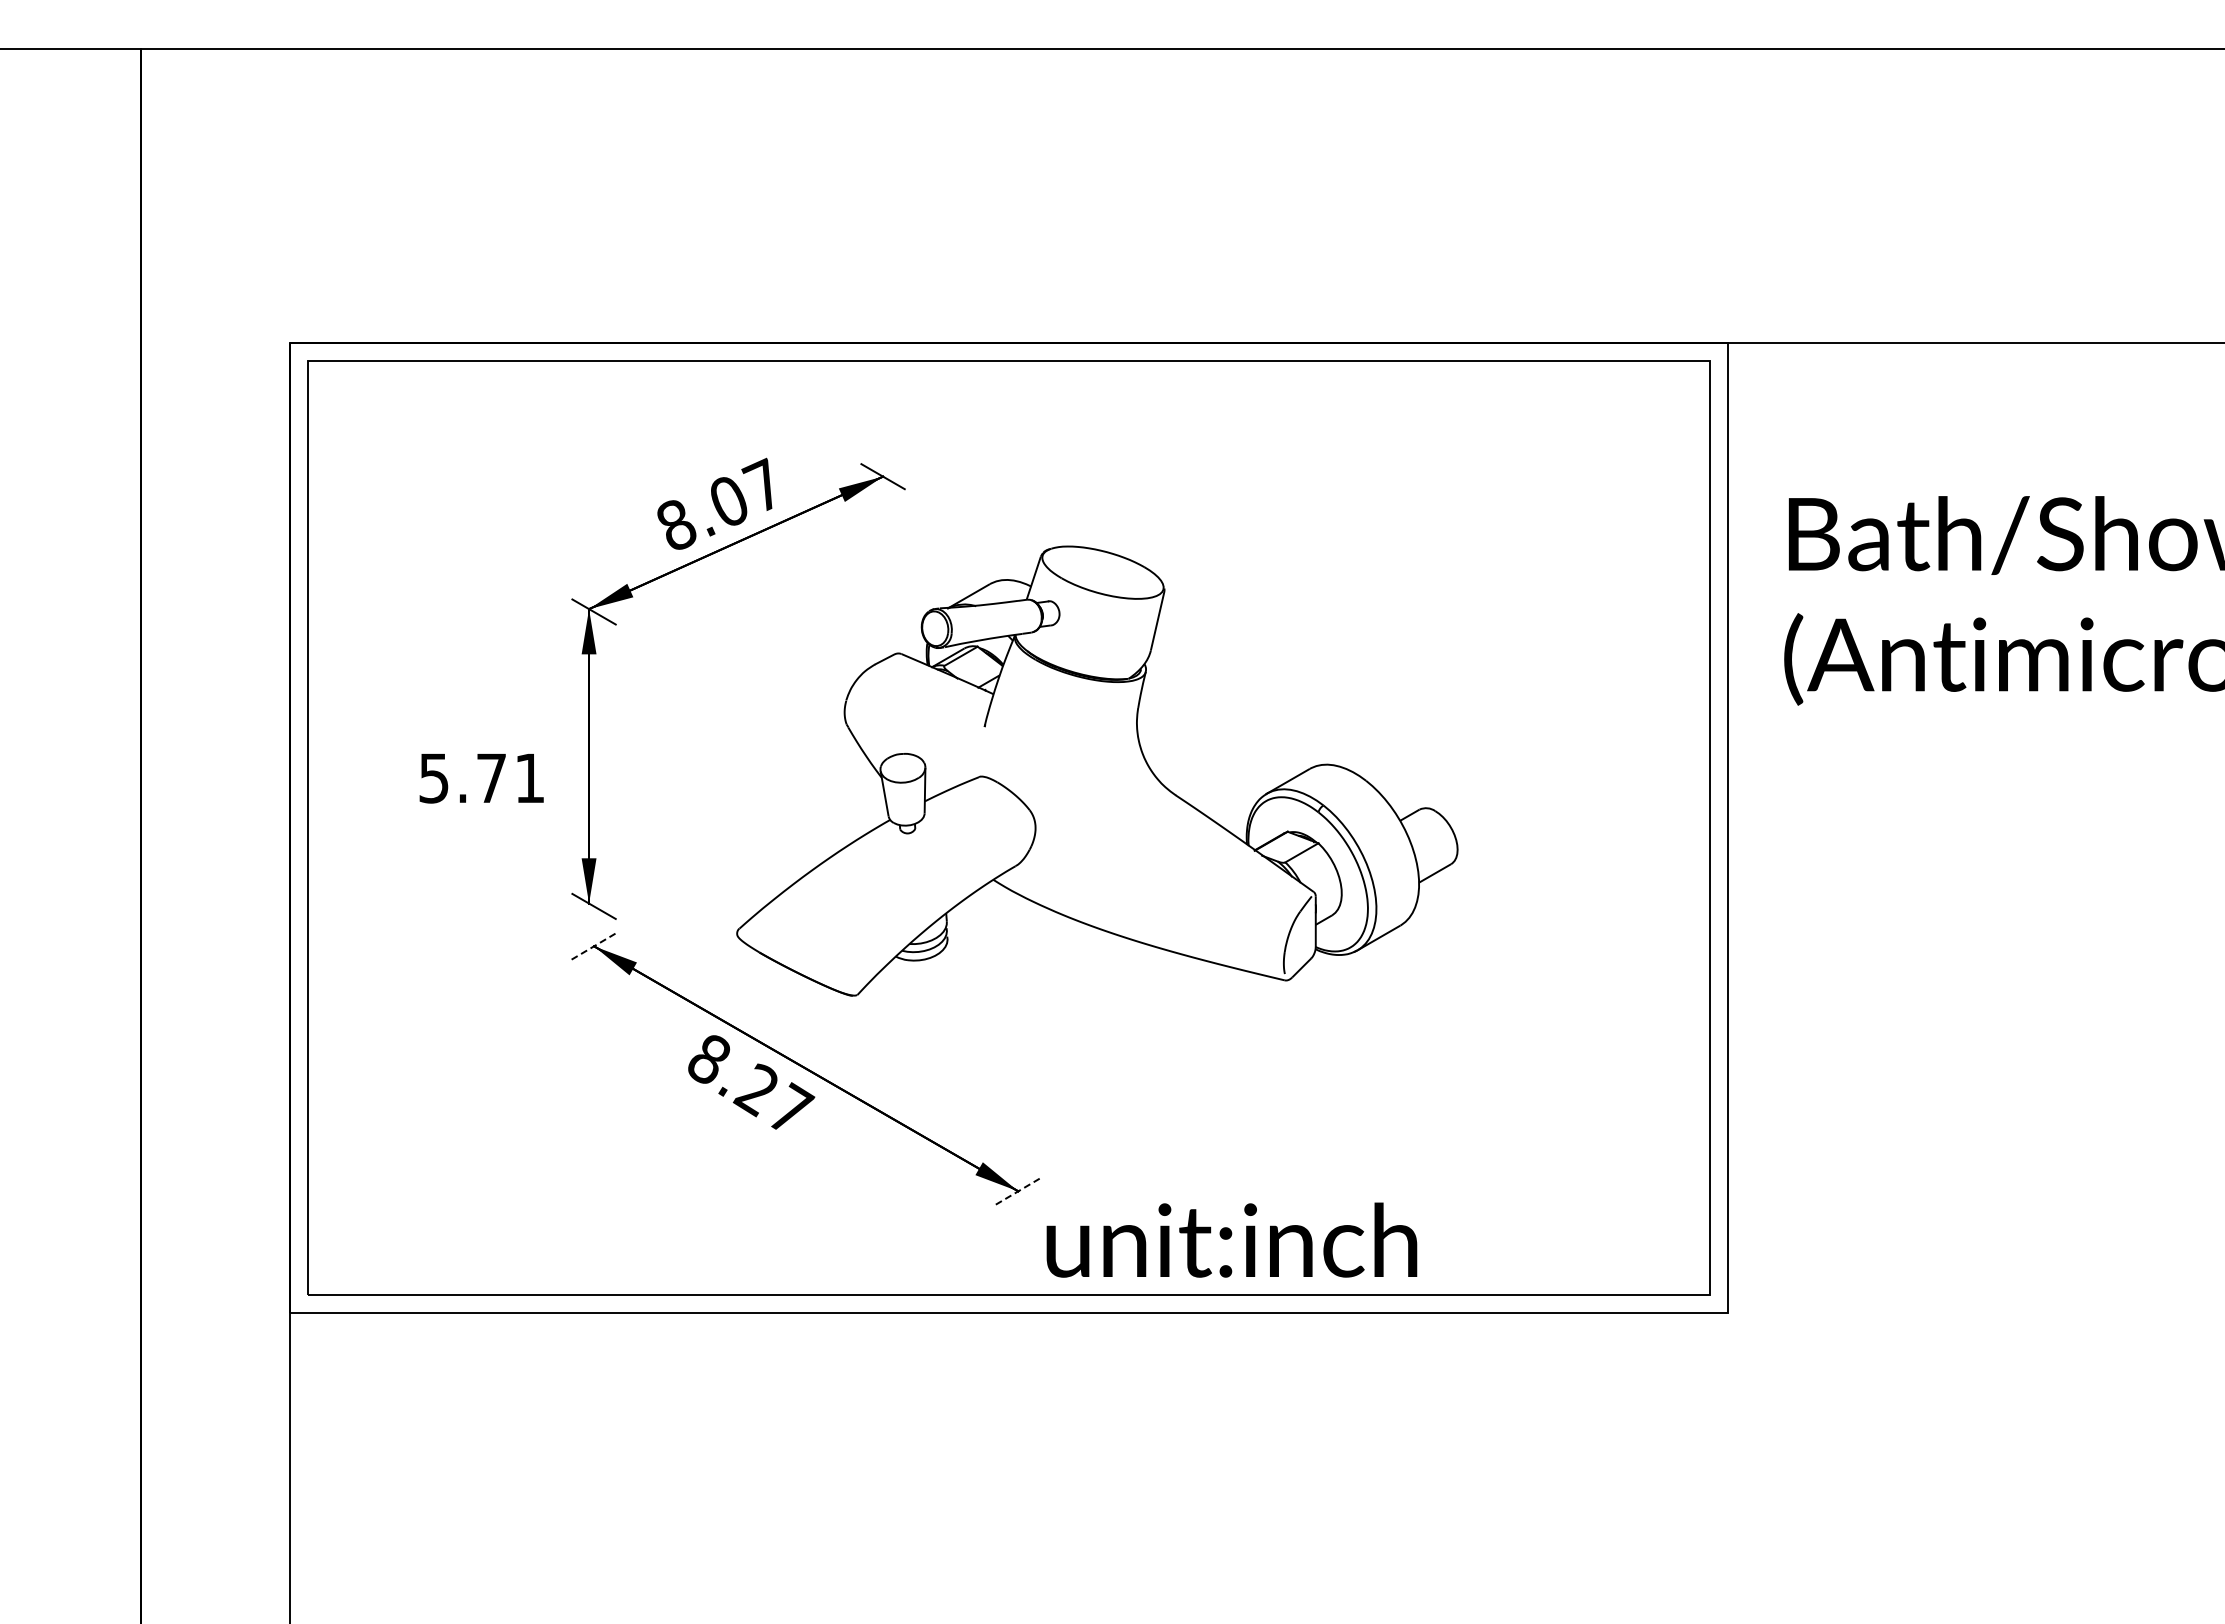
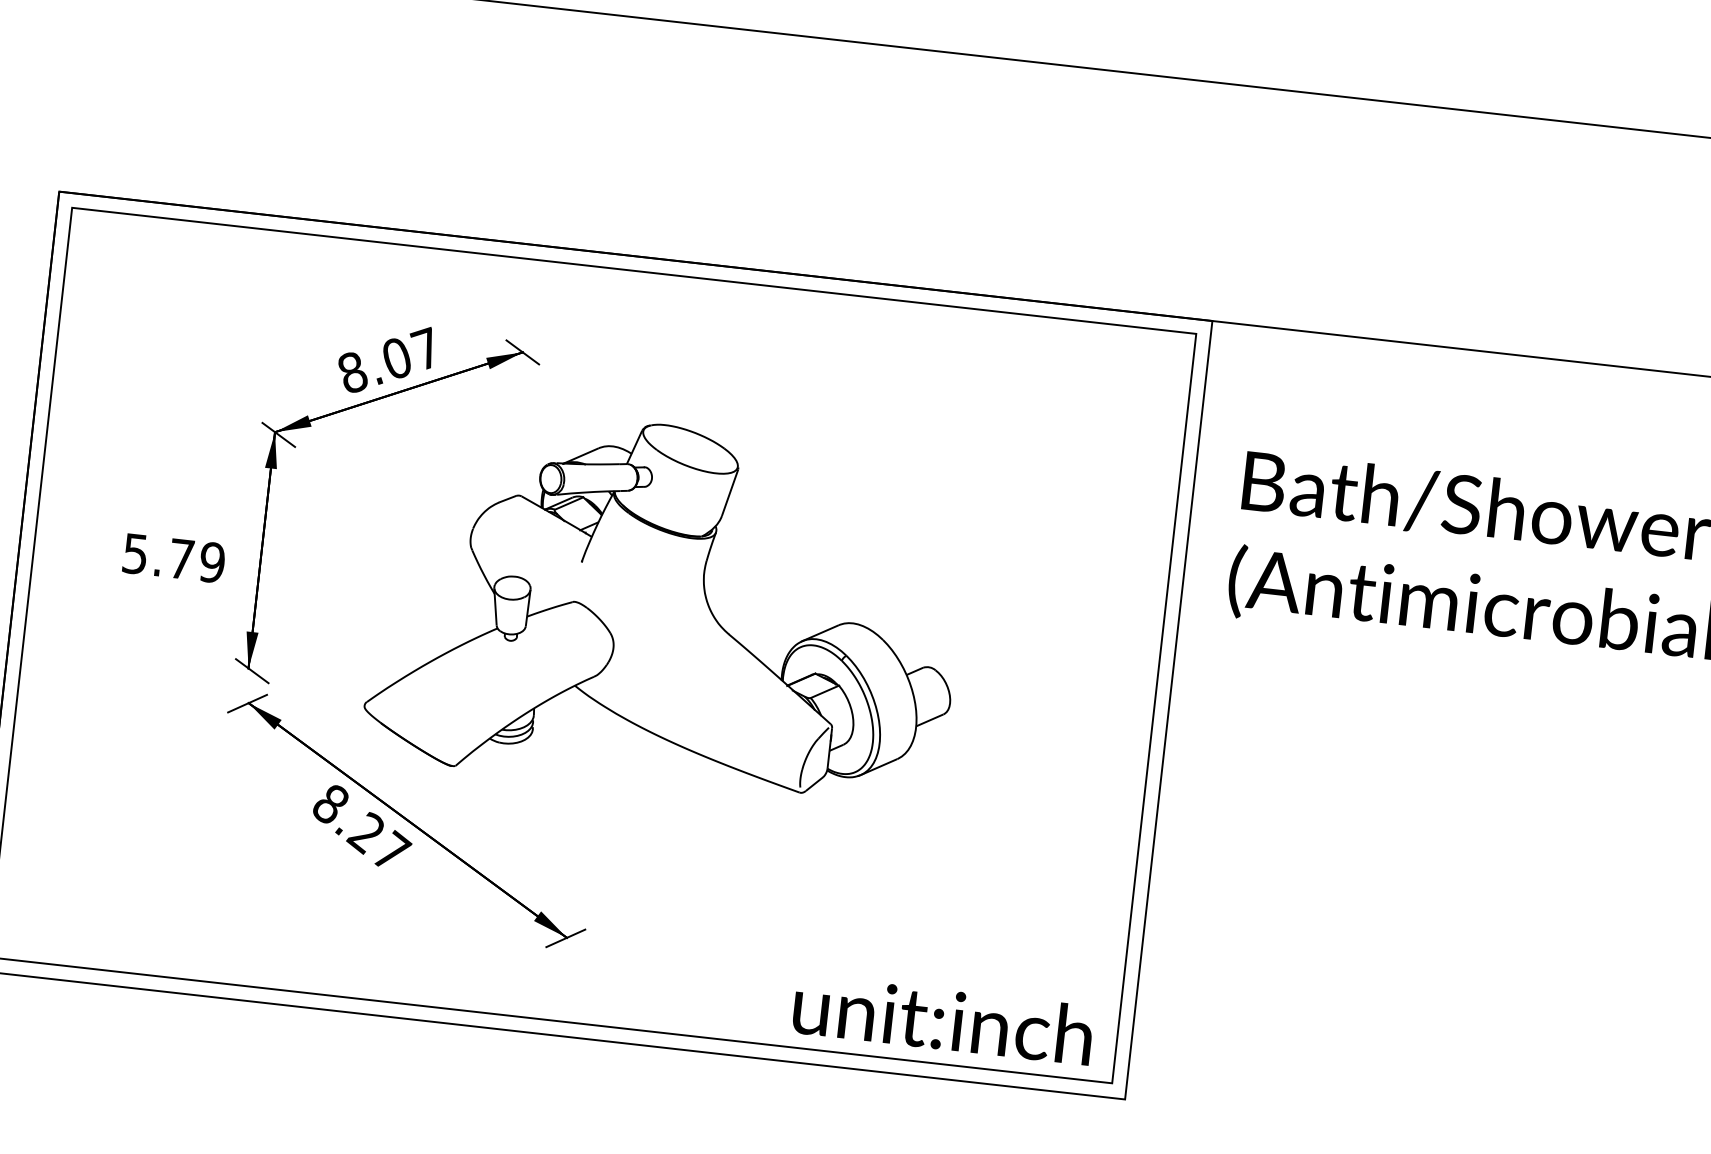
text: (529, 778) -> (211, 562), 5.71 -> 5.79
line: (592, 947) -> (247, 703), dashed -> solid
line: (1016, 1192) -> (565, 938), dashed -> solid
text: (1231, 1239) -> (943, 1019), moved

